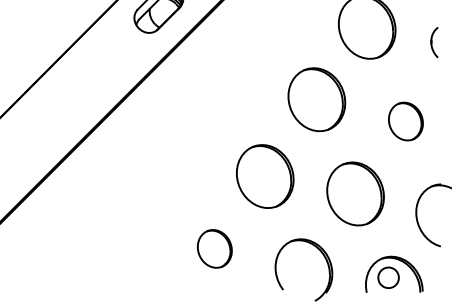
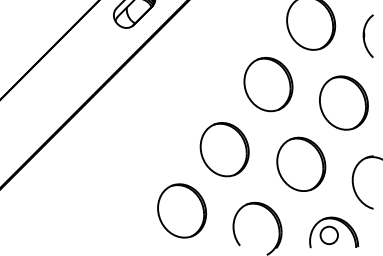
part: (433, 41) -> (367, 35), size x1.67
part: (405, 120) -> (343, 102), size x1.67
part: (214, 248) -> (181, 210), size x1.67

